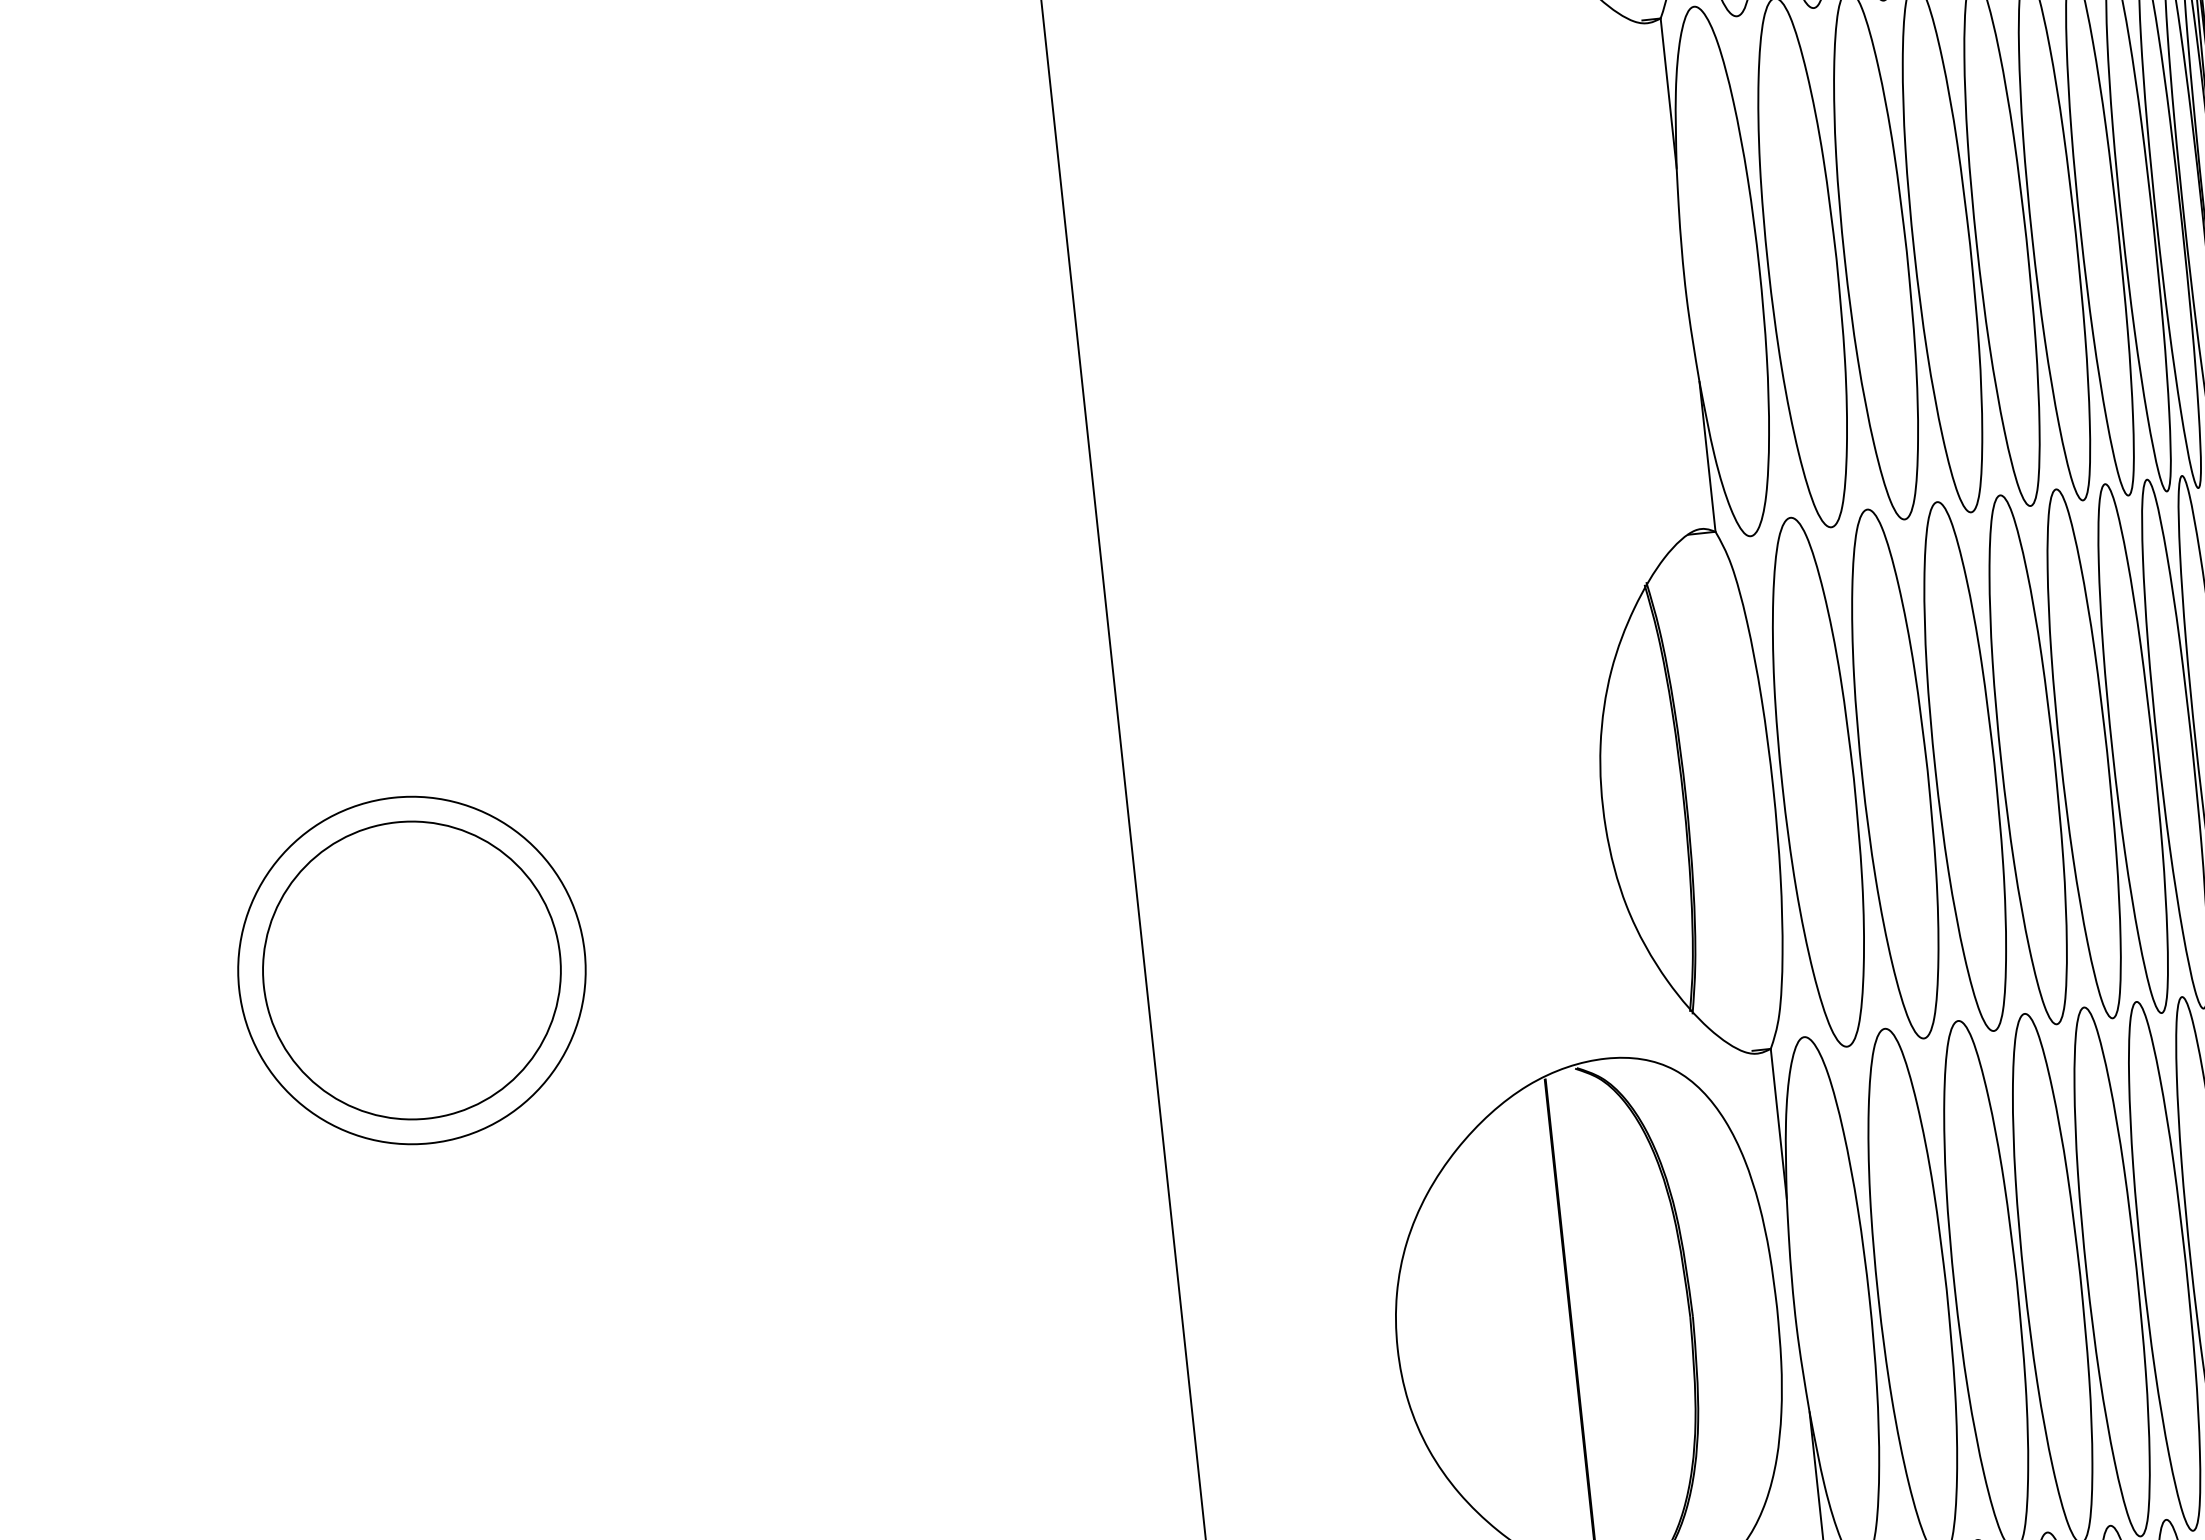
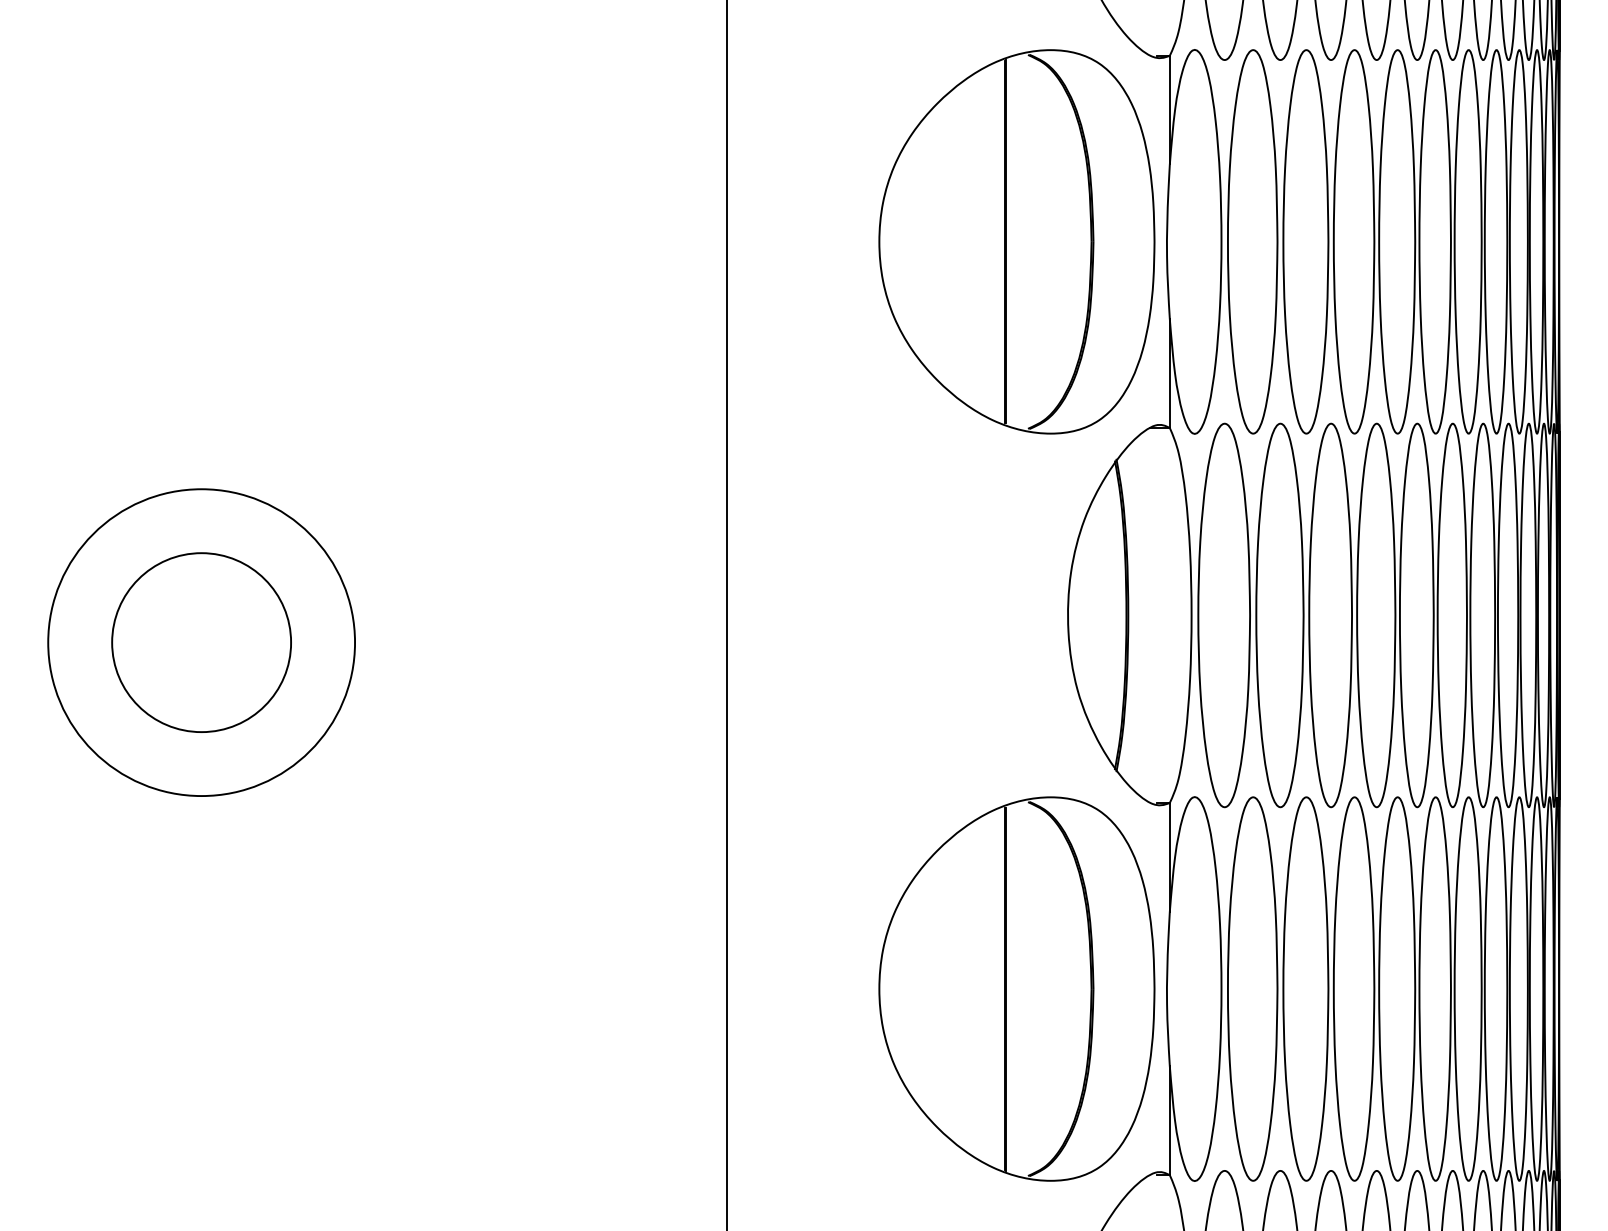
part: (1476, 297) -> (1016, 241), added
circle: (411, 970) -> (201, 642), size x0.71
circle: (411, 970) -> (201, 642), size x1.43

